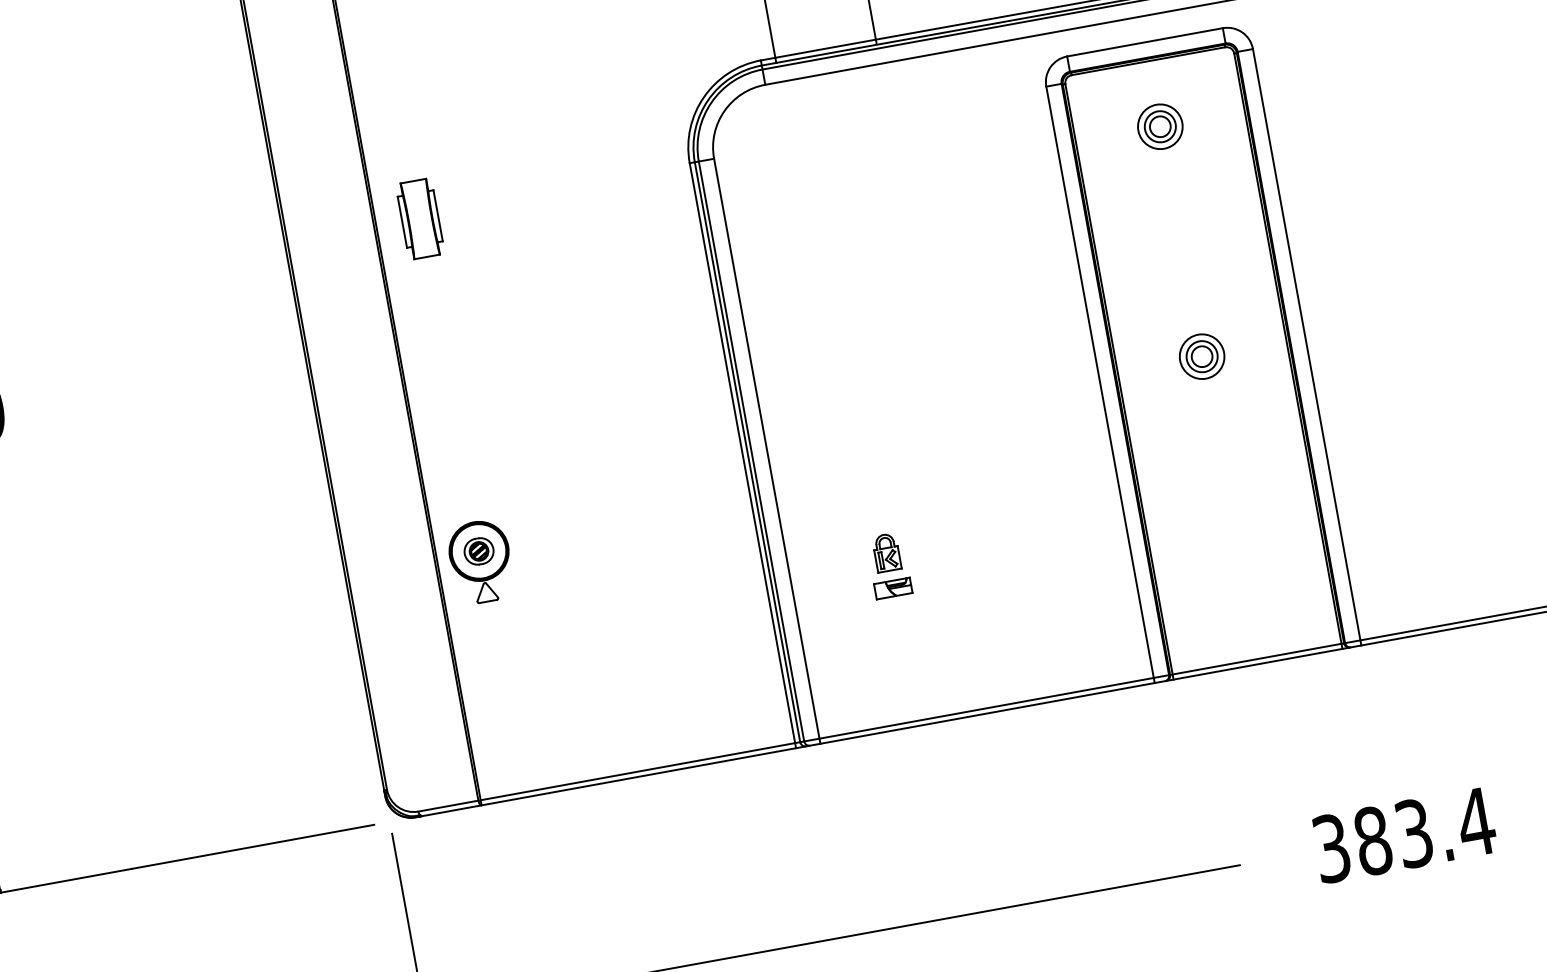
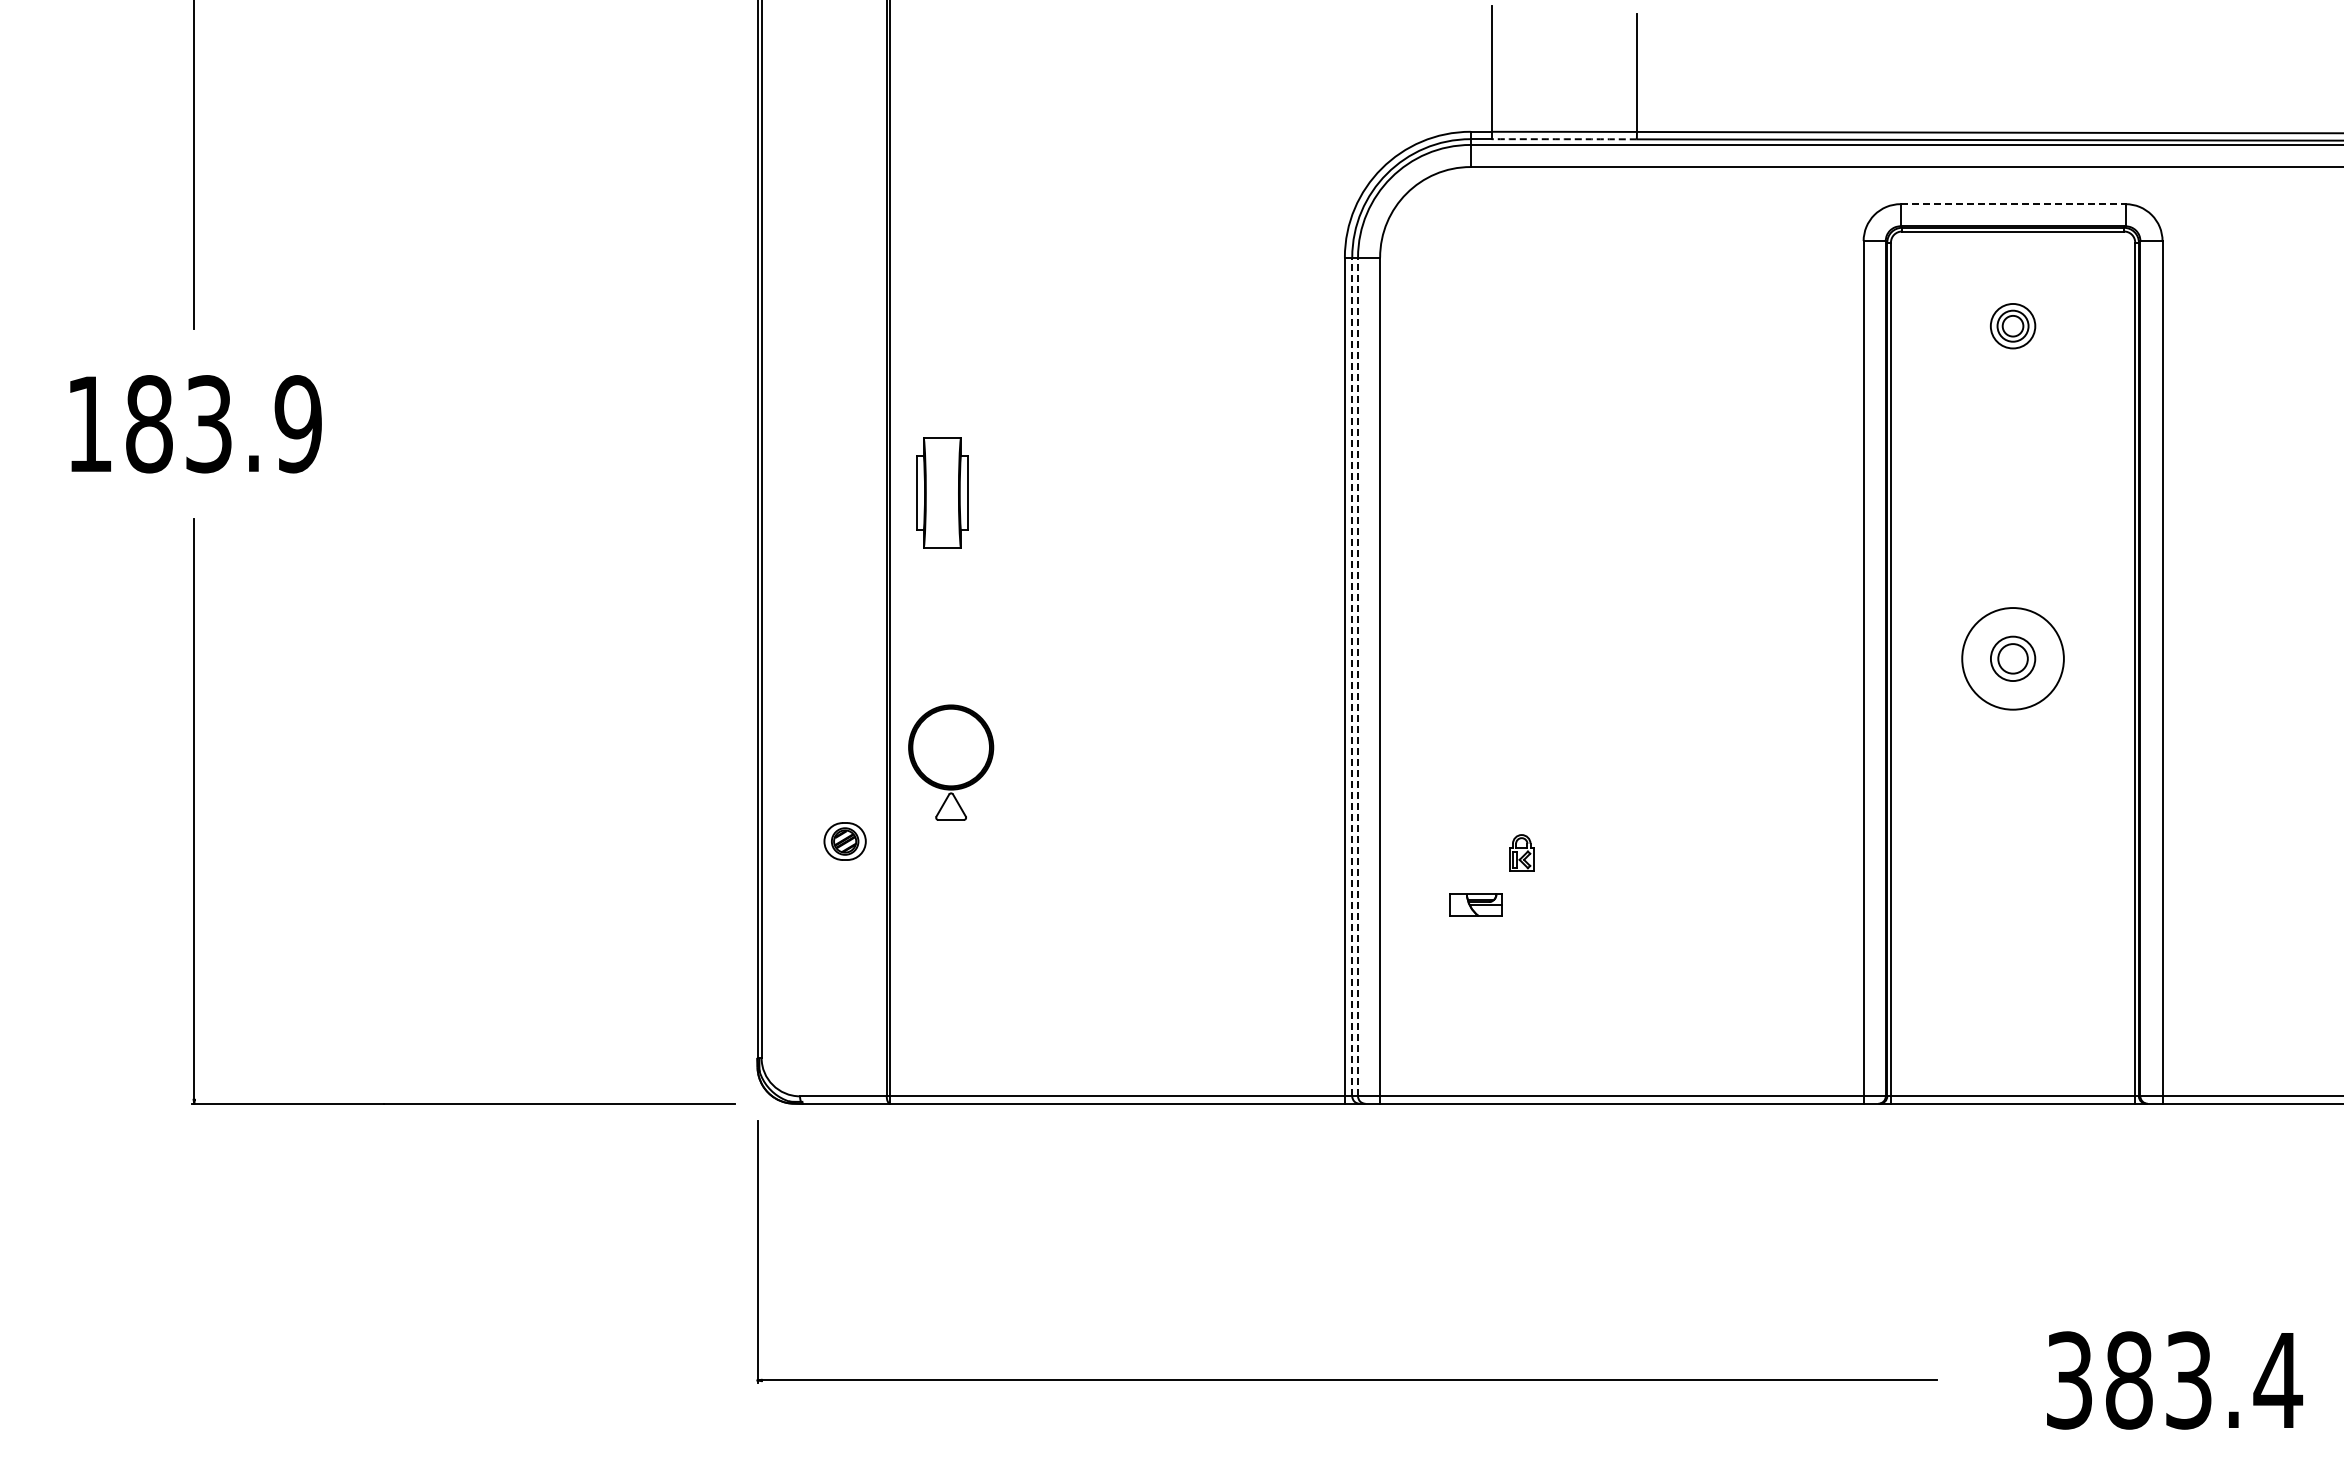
line: (1145, 42) -> (2013, 204), solid -> dashed
arc: (826, 53) -> (1564, 139), solid -> dashed
part: (1159, 126) -> (2012, 325), size x0.7
part: (420, 218) -> (942, 492), moved
circle: (1201, 356) -> (2012, 658), size x1.6
line: (747, 451) -> (1352, 676), solid -> dashed
line: (751, 451) -> (1358, 676), solid -> dashed
part: (478, 551) -> (844, 841), moved
part: (886, 552) -> (1521, 852), size x0.7
part: (893, 588) -> (1475, 904), moved

